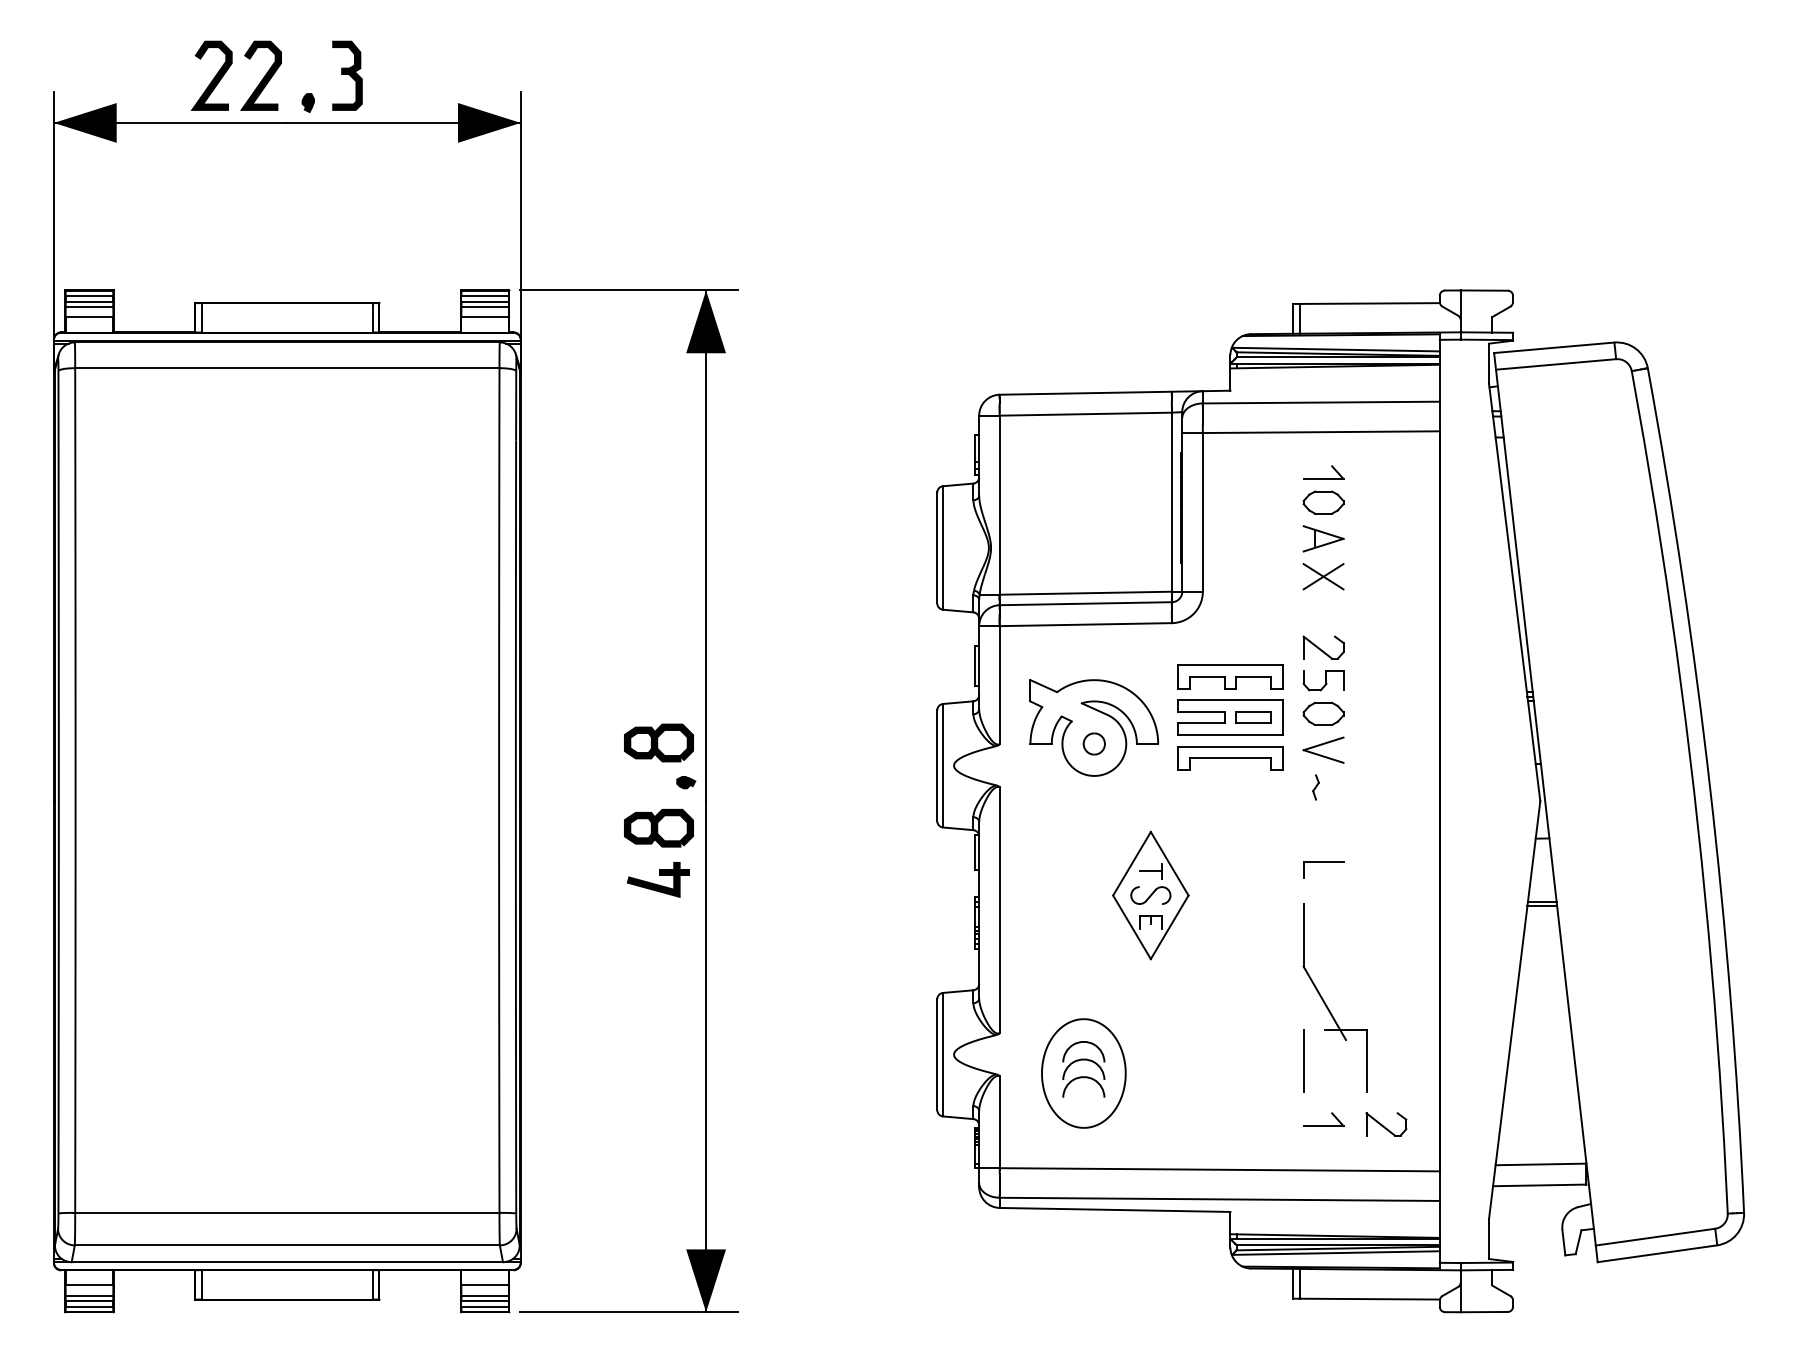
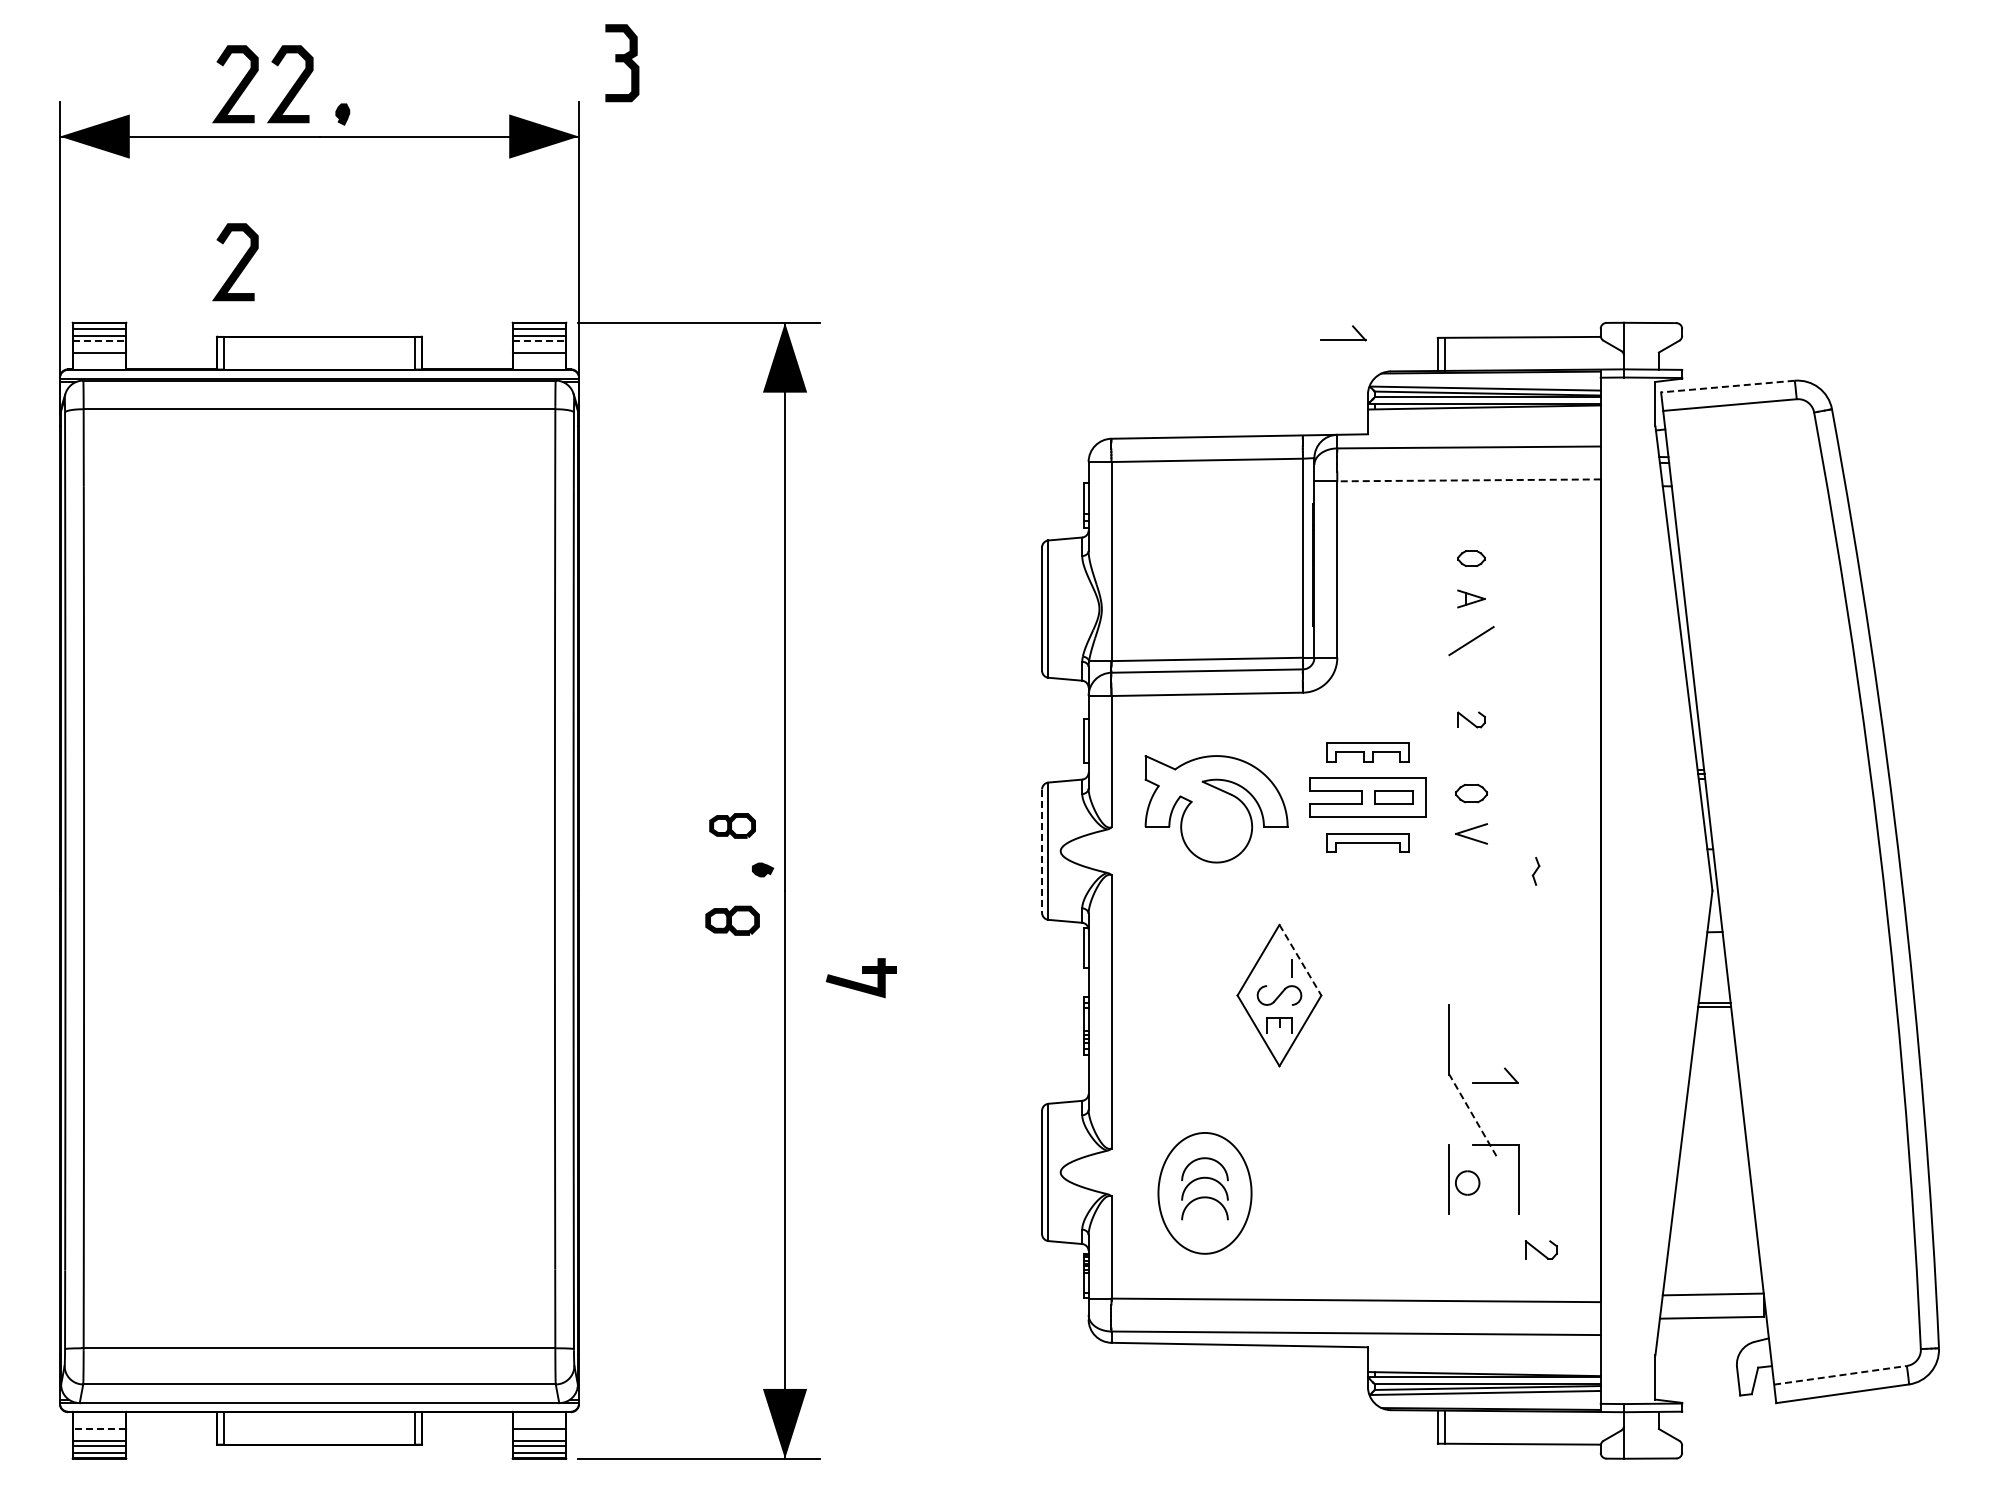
part: (347, 76) -> (622, 63), moved
curve: (213, 237) -> (237, 264), added
line: (90, 306) -> (100, 340), solid -> dashed
line: (485, 306) -> (539, 340), solid -> dashed
line: (1553, 347) -> (1727, 386), solid -> dashed
line: (1321, 432) -> (1469, 480), solid -> dashed
part: (1323, 472) -> (1343, 333), moved
part: (1323, 502) -> (1471, 558), size x0.6
part: (1323, 538) -> (1471, 598), size x0.6
line: (1323, 577) -> (1471, 641), removed
part: (1323, 647) -> (1471, 719), size x0.6
part: (1230, 676) -> (1367, 752), size x0.7
part: (1323, 680) -> (1471, 756), removed
part: (1323, 713) -> (1471, 793), size x0.7
part: (658, 742) -> (732, 825), size x0.6
part: (1094, 743) -> (1467, 1182), moved
part: (1323, 749) -> (1471, 833), size x0.7
part: (1230, 757) -> (1367, 842), size x0.7
line: (937, 766) -> (1042, 851), solid -> dashed
part: (1315, 787) -> (1535, 871), moved
part: (658, 828) -> (732, 920), size x0.7
part: (1323, 862) -> (1471, 958), removed
line: (1169, 864) -> (1300, 960), solid -> dashed
line: (1150, 871) -> (1279, 968), removed
part: (657, 880) -> (860, 978), moved
line: (1324, 1002) -> (1472, 1114), solid -> dashed
part: (1386, 1124) -> (1541, 1249), size x0.7
part: (1323, 1125) -> (1495, 1082), moved
line: (1655, 1237) -> (1840, 1375), solid -> dashed
line: (89, 1285) -> (99, 1429), solid -> dashed

